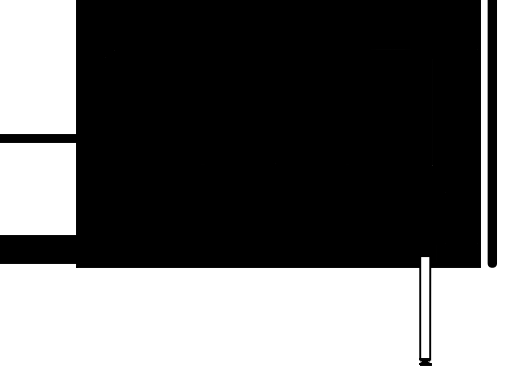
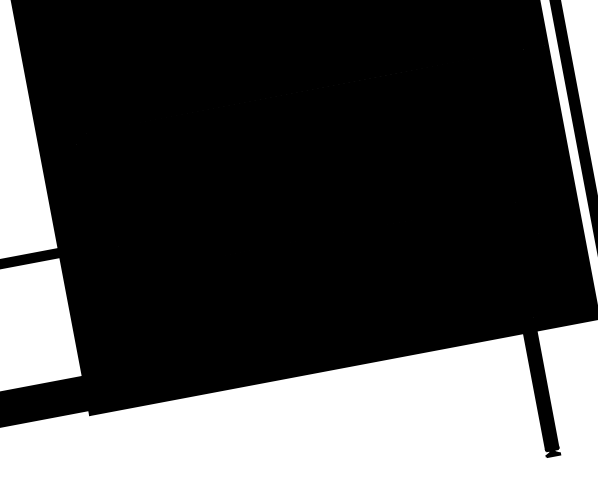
fill: (425, 308) -> (540, 384), added

